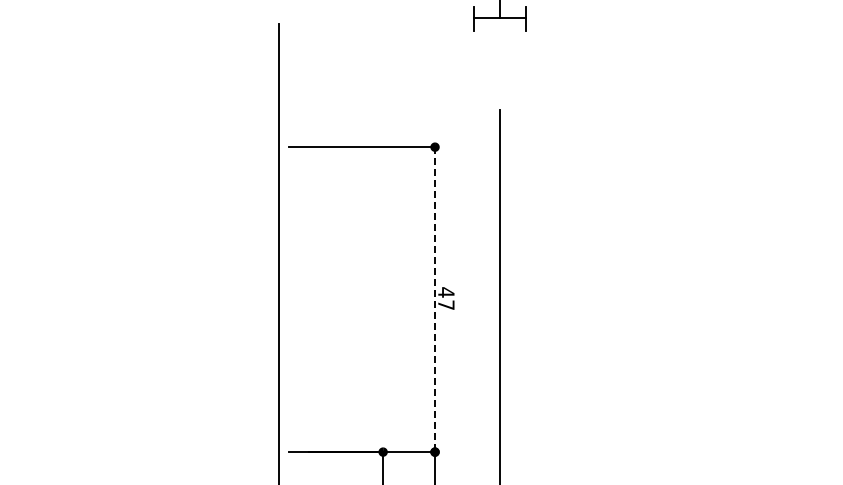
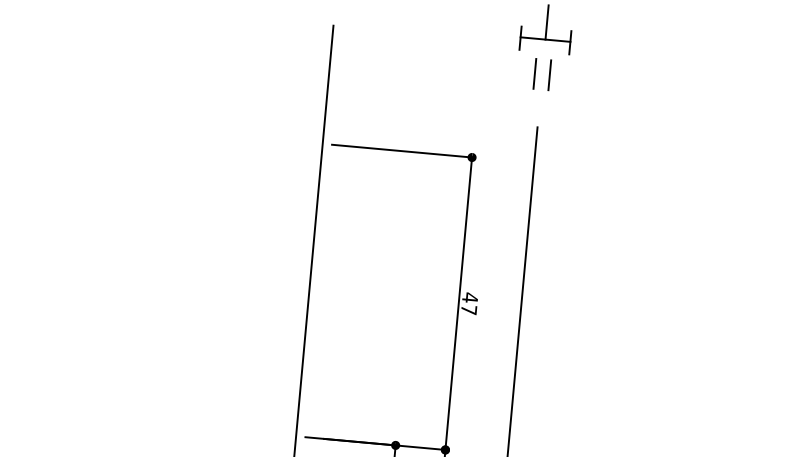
line: (491, 54) -> (534, 73), added
line: (507, 54) -> (549, 74), added
line: (435, 300) -> (459, 304), dashed -> solid

